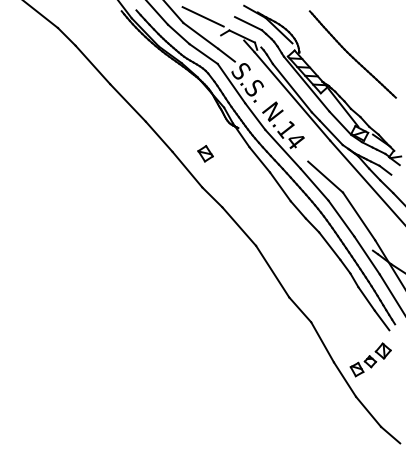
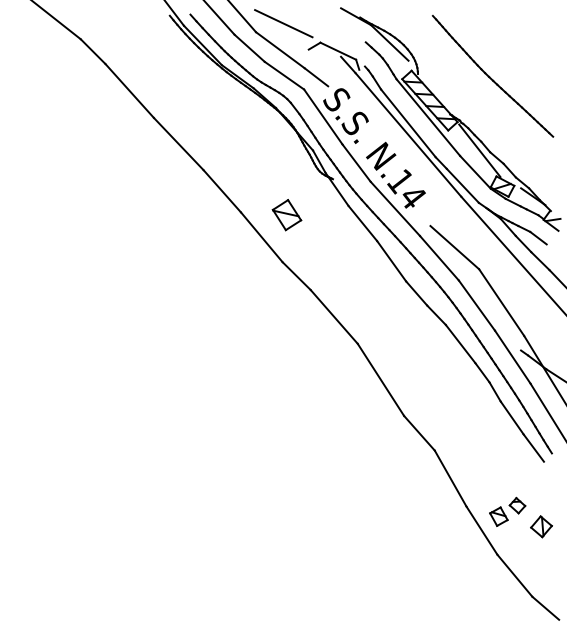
line: (248, 23) -> (346, 32), removed
part: (205, 153) -> (287, 214), size x1.4
part: (383, 350) -> (541, 526), moved

